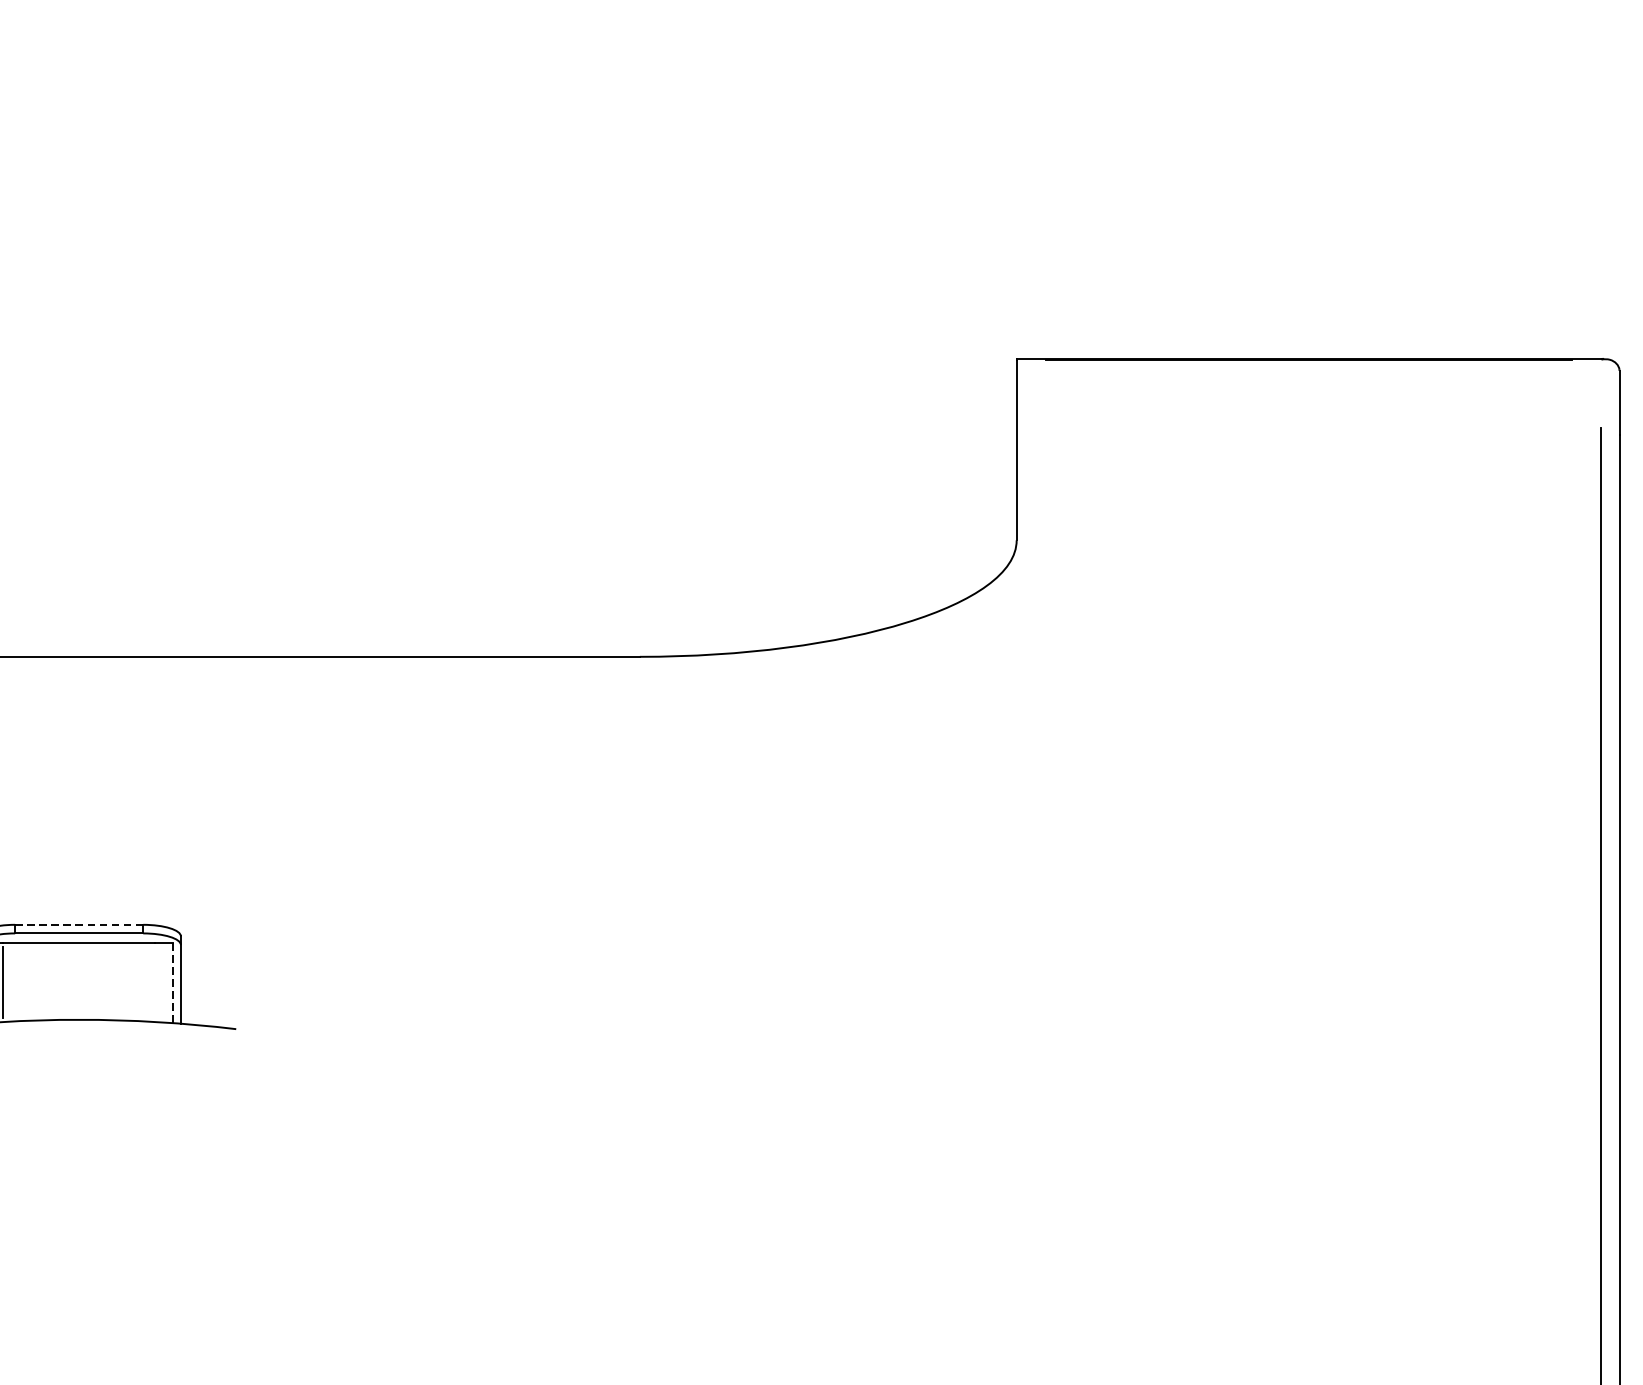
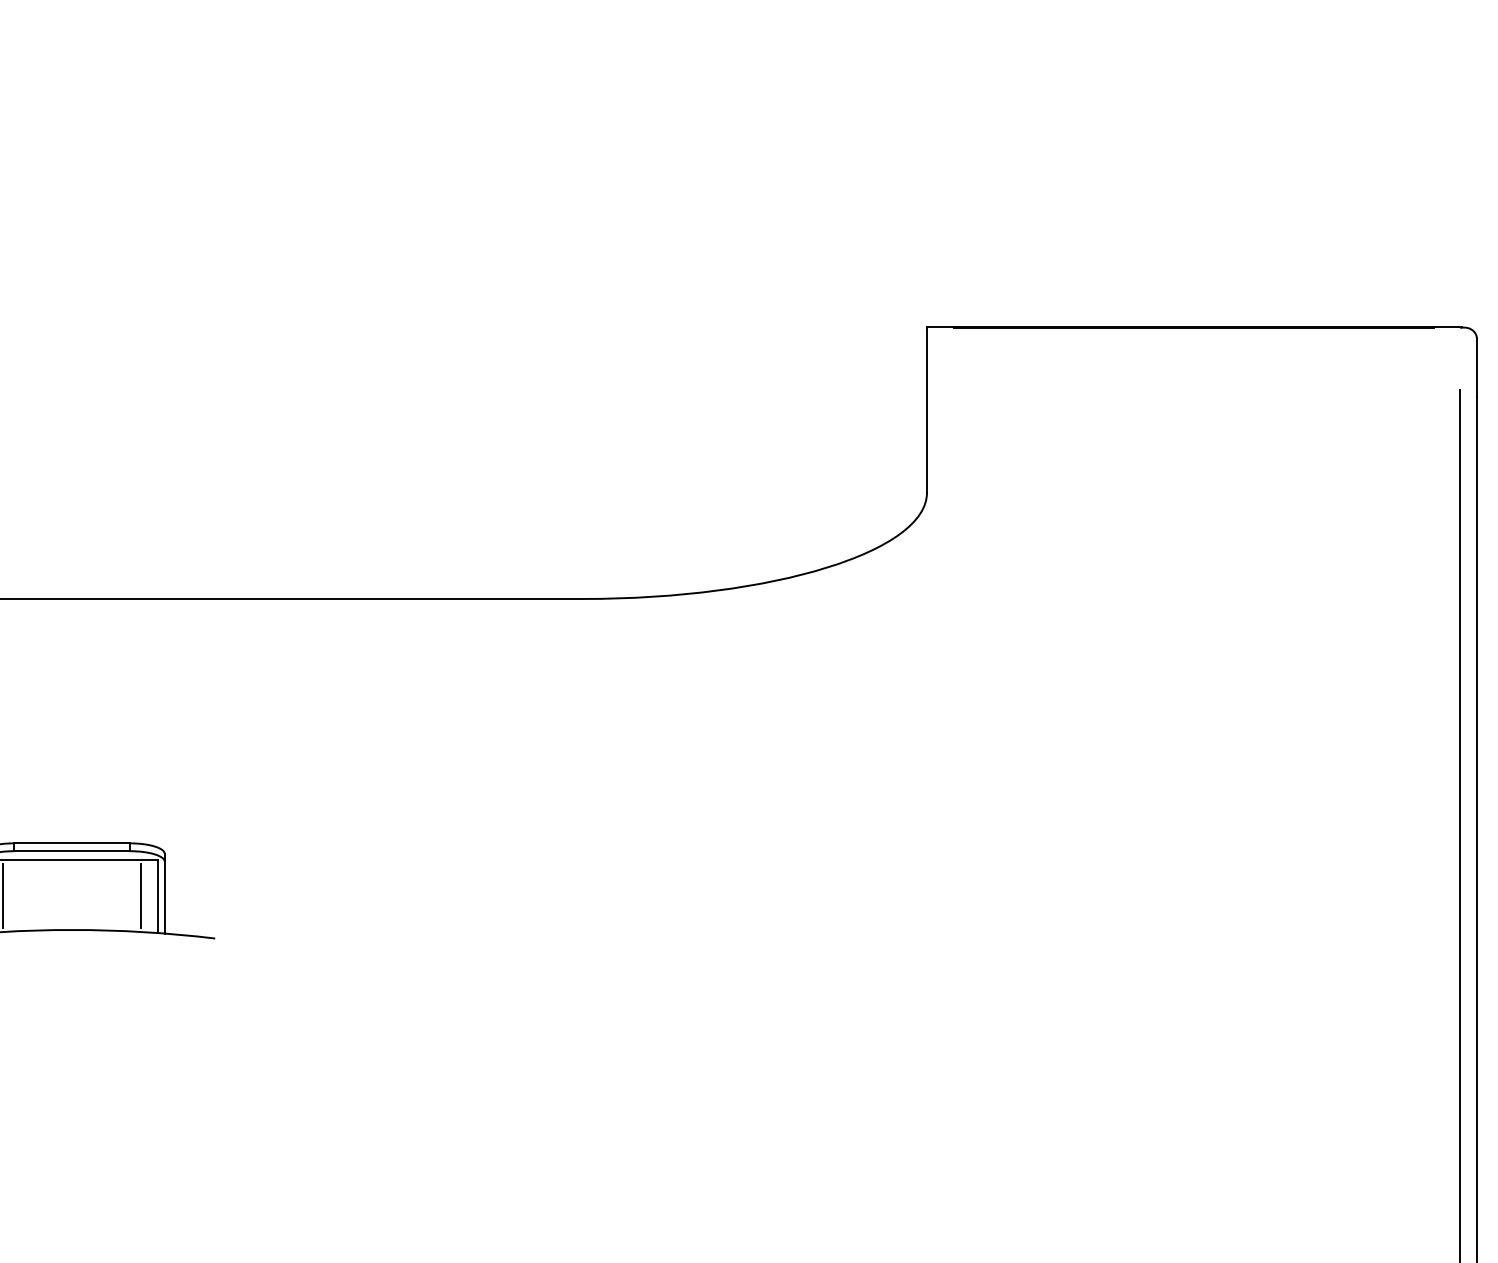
line: (79, 924) -> (72, 843), dashed -> solid
line: (155, 981) -> (141, 895), added
line: (172, 983) -> (157, 896), dashed -> solid

